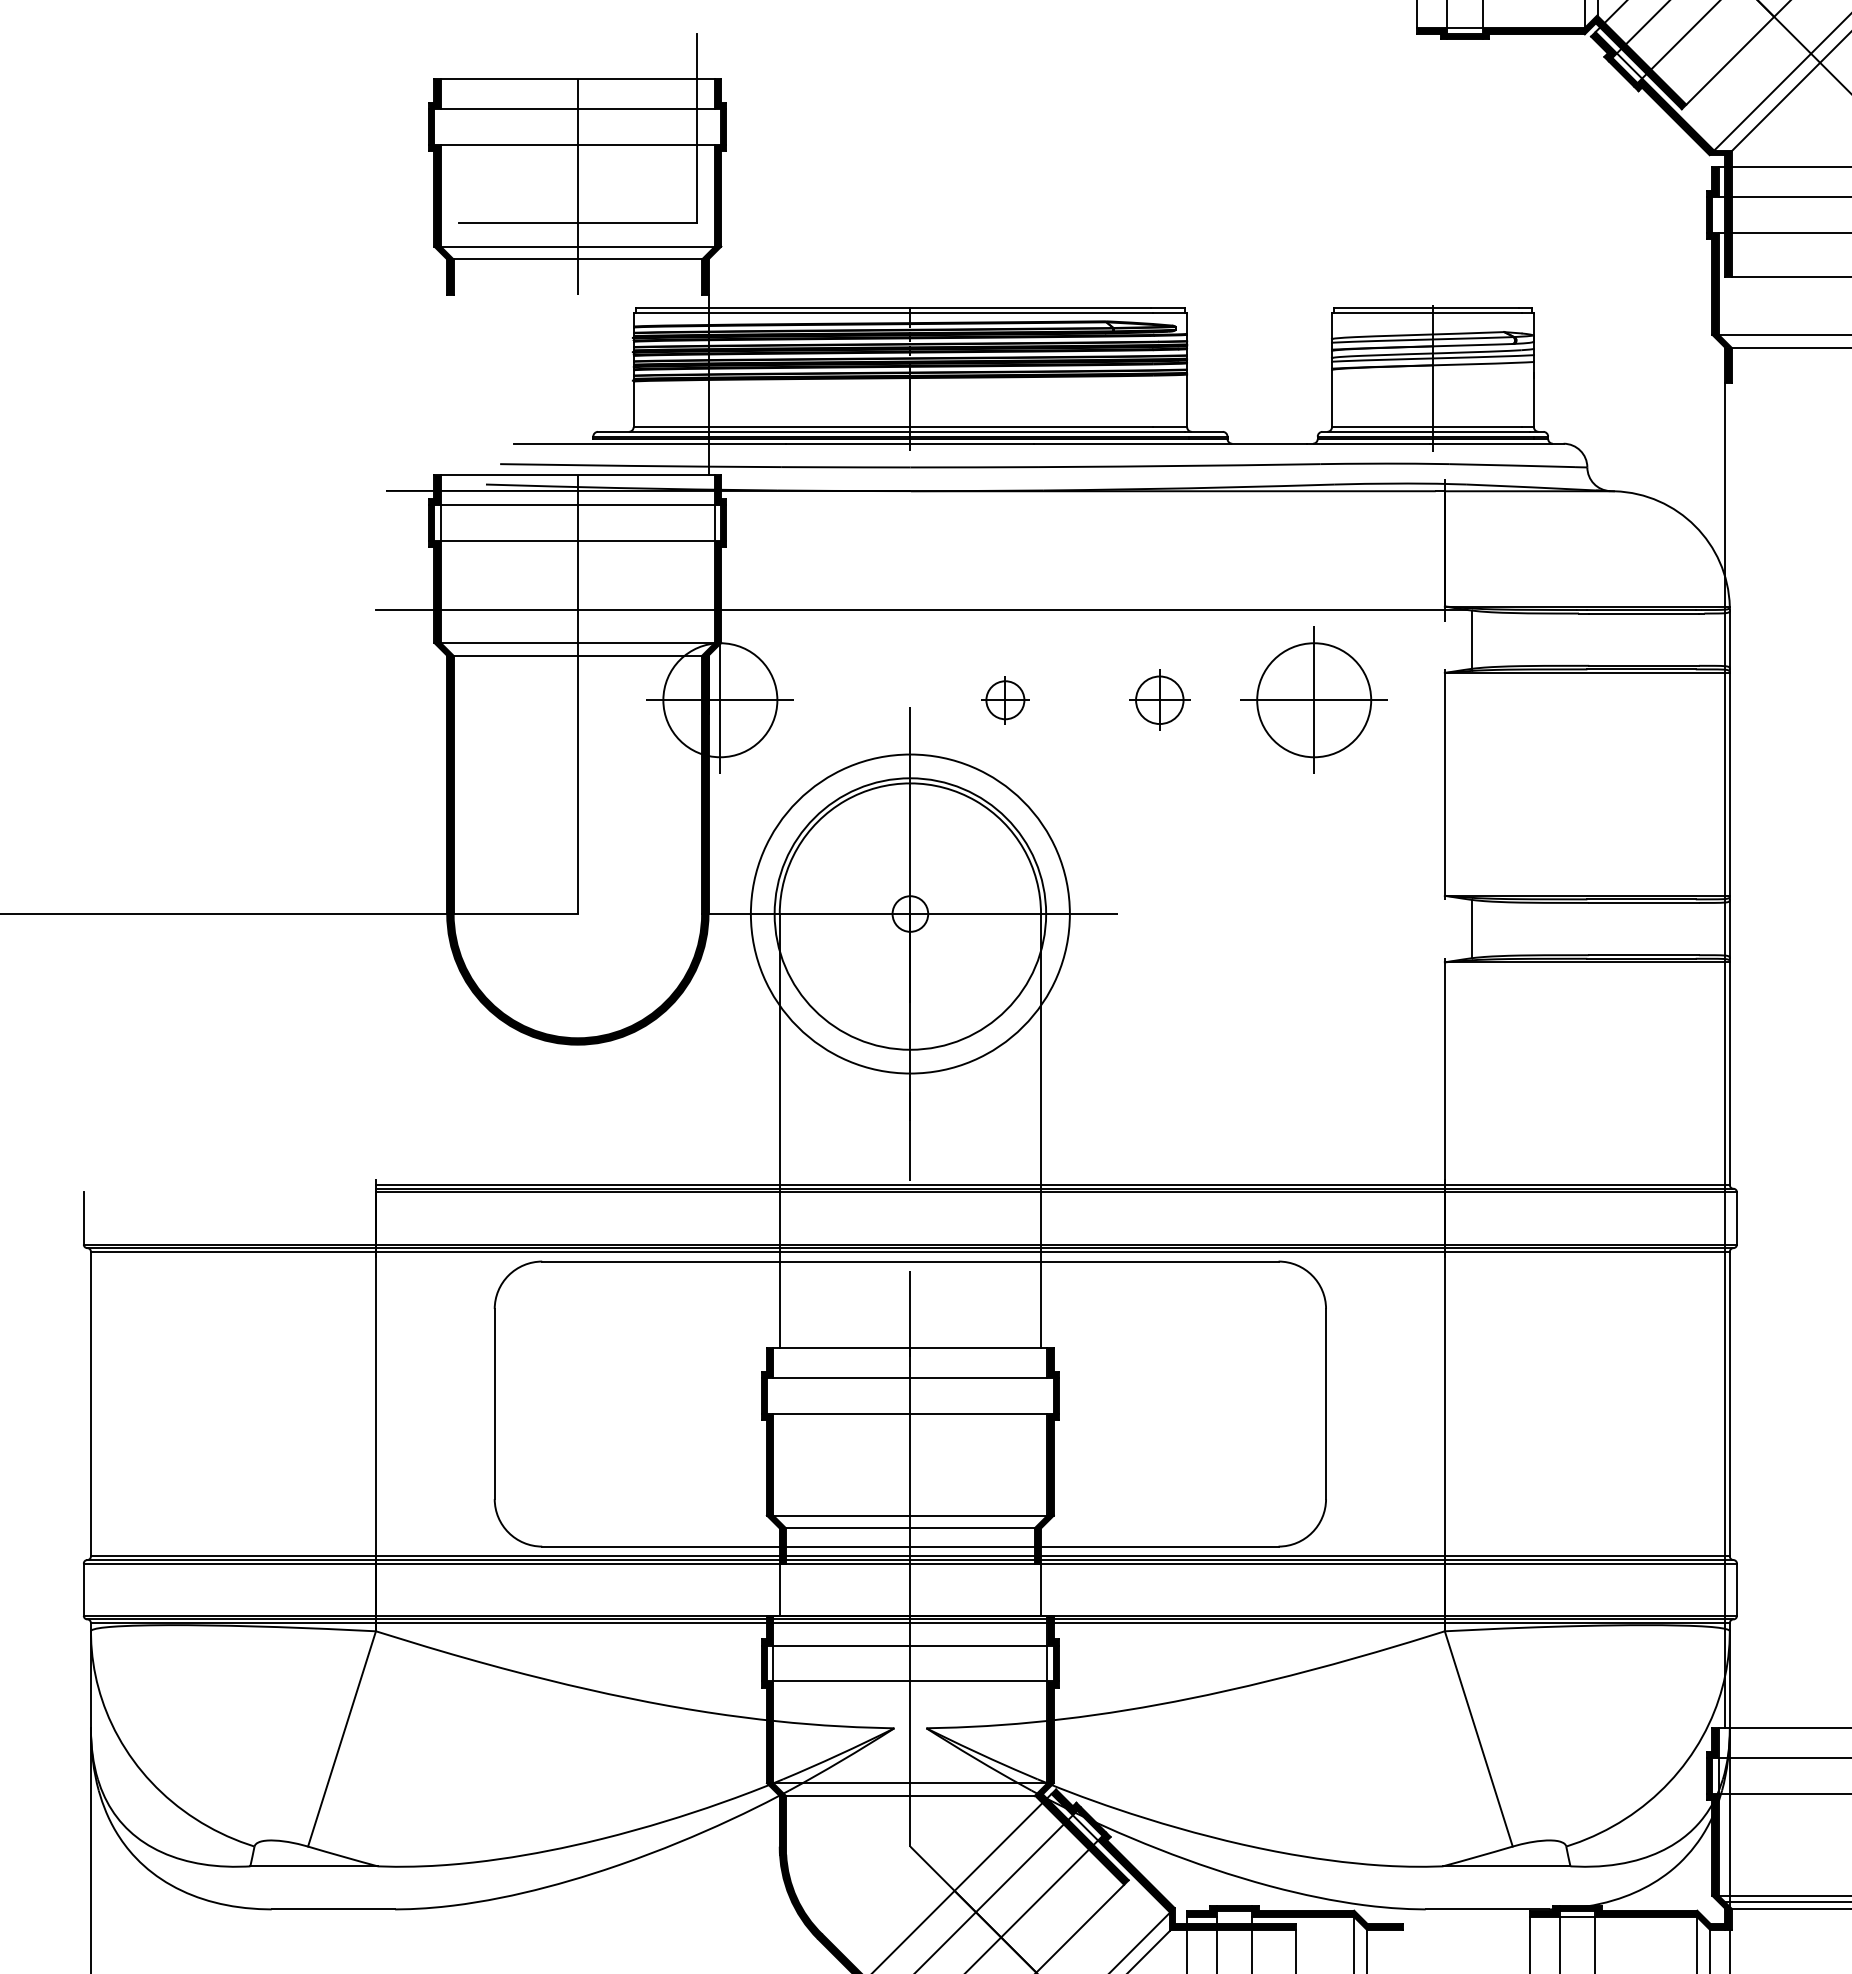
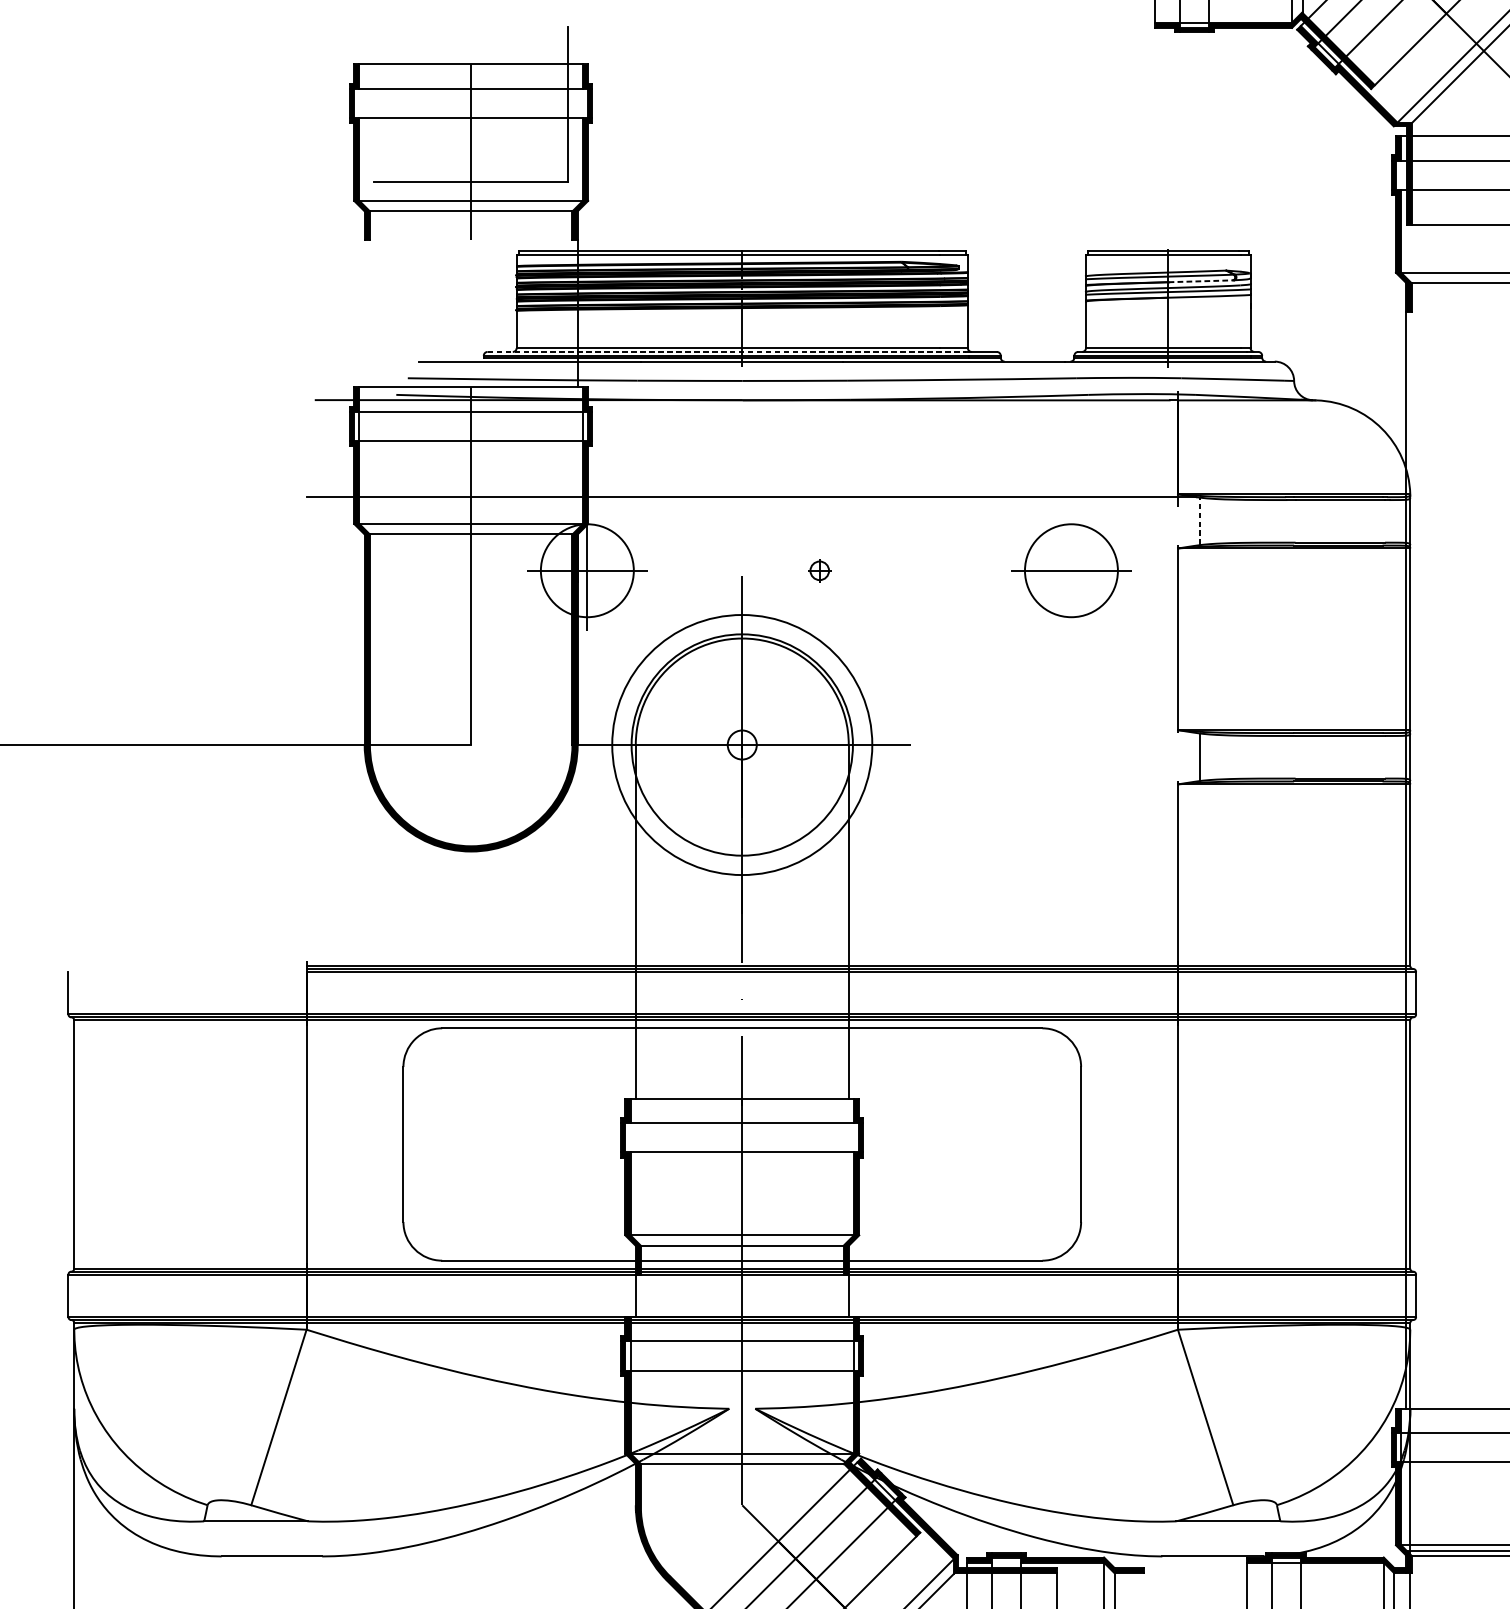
line: (1474, 345) -> (1202, 281), solid -> dashed
line: (891, 431) -> (726, 351), solid -> dashed
line: (1471, 639) -> (1199, 521), solid -> dashed
part: (1159, 699) -> (945, 570), removed
part: (1005, 700) -> (819, 570), size x0.6
line: (1314, 700) -> (1071, 570), removed

